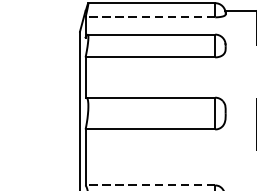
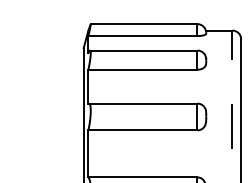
line: (149, 17) -> (142, 36), dashed -> solid
line: (149, 185) -> (142, 177), dashed -> solid

